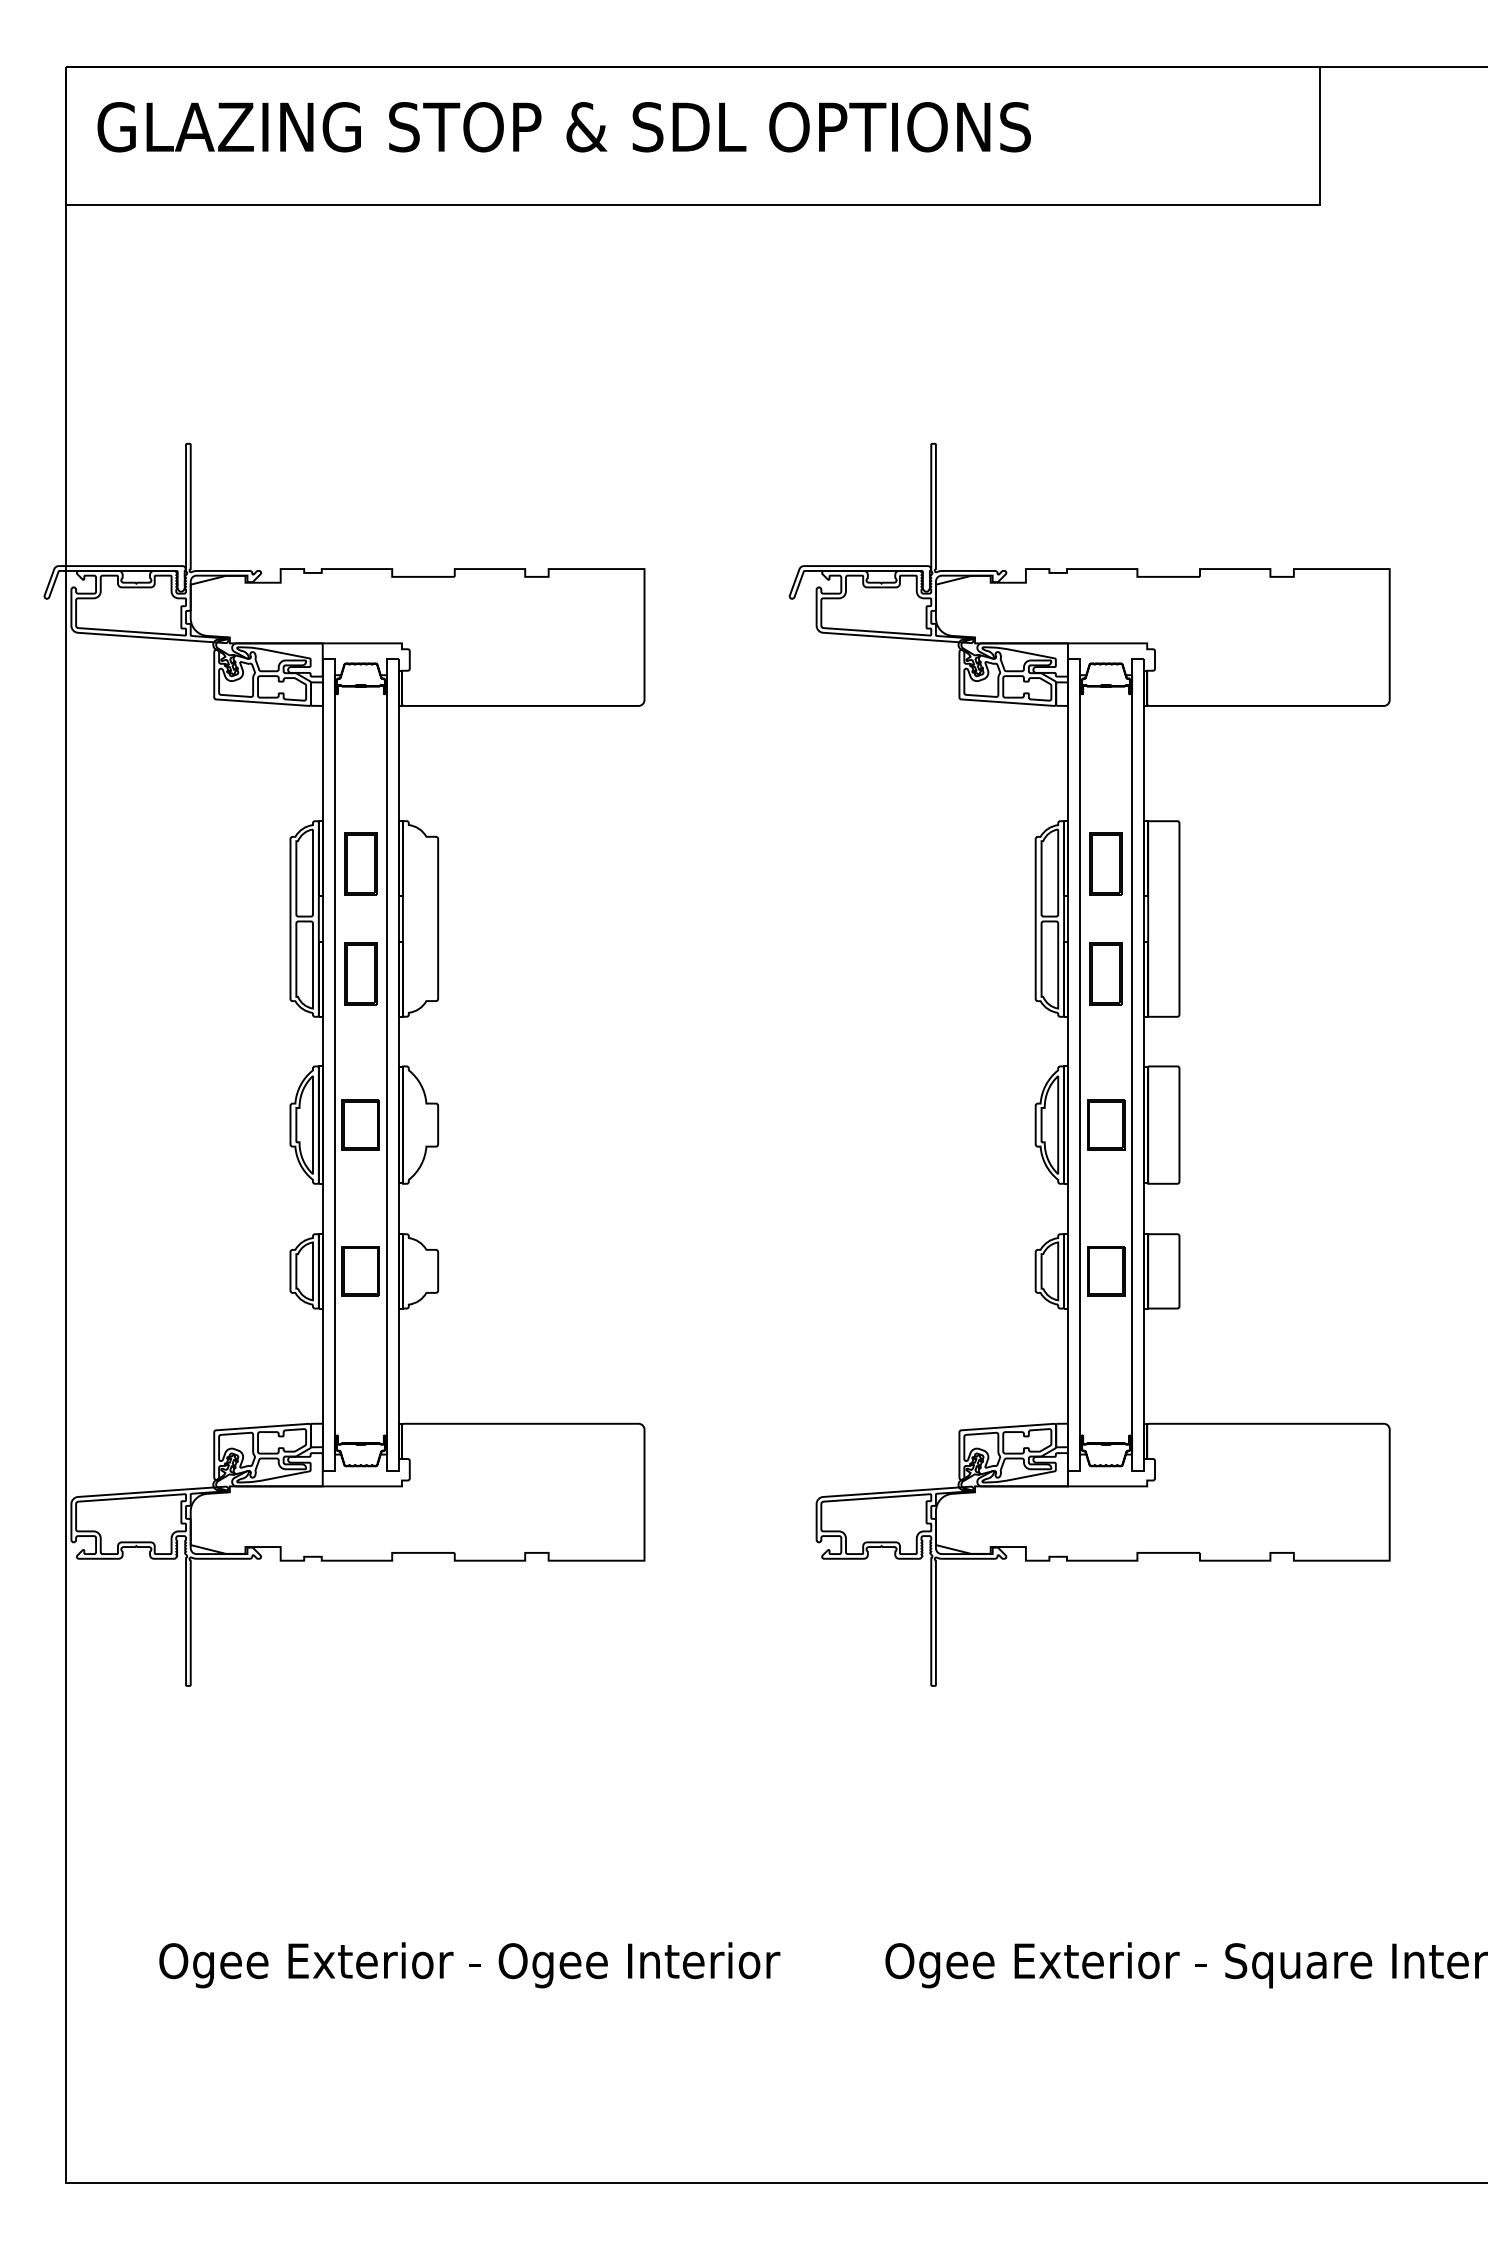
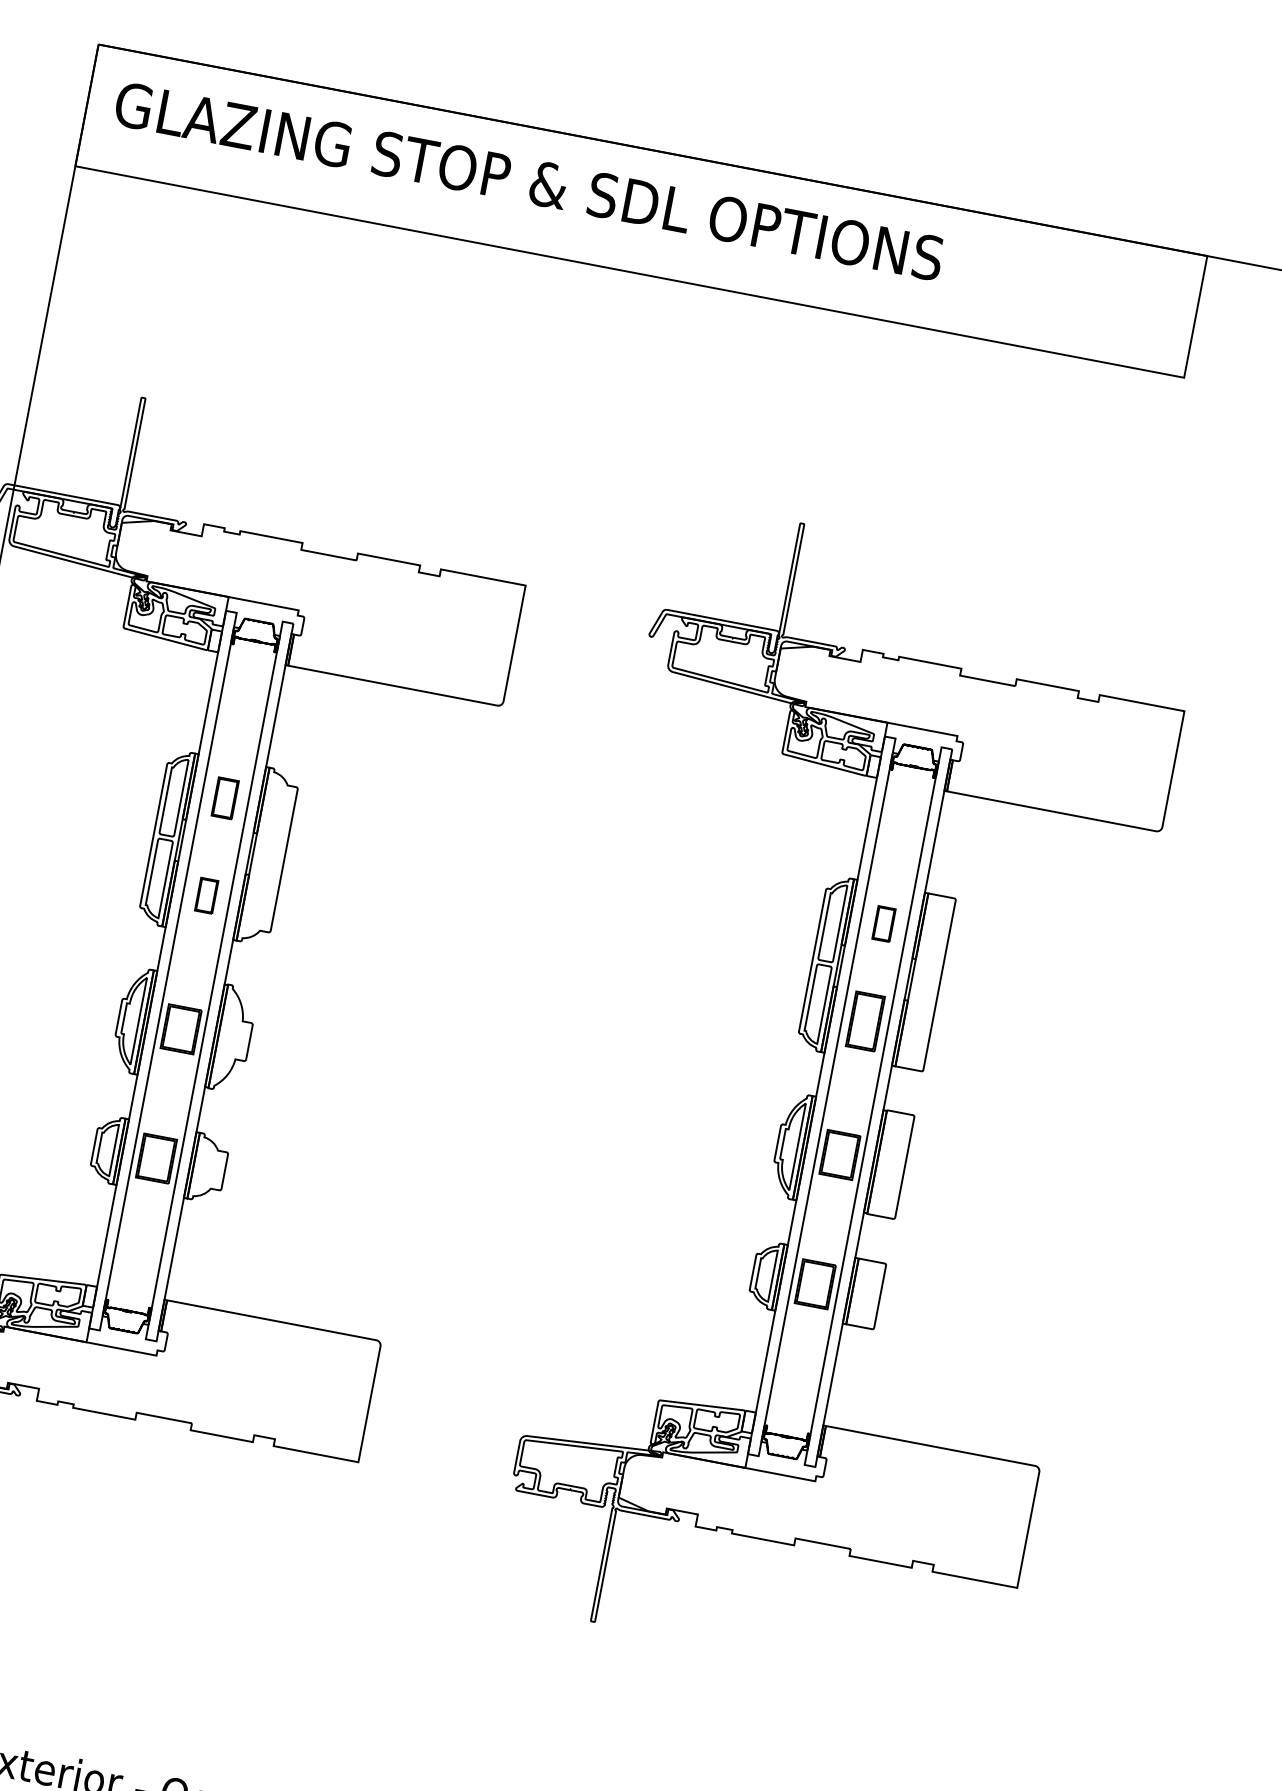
part: (360, 863) -> (224, 797), size x0.7
part: (1105, 863) -> (883, 923), size x0.6
part: (360, 973) -> (206, 895), size x0.6

